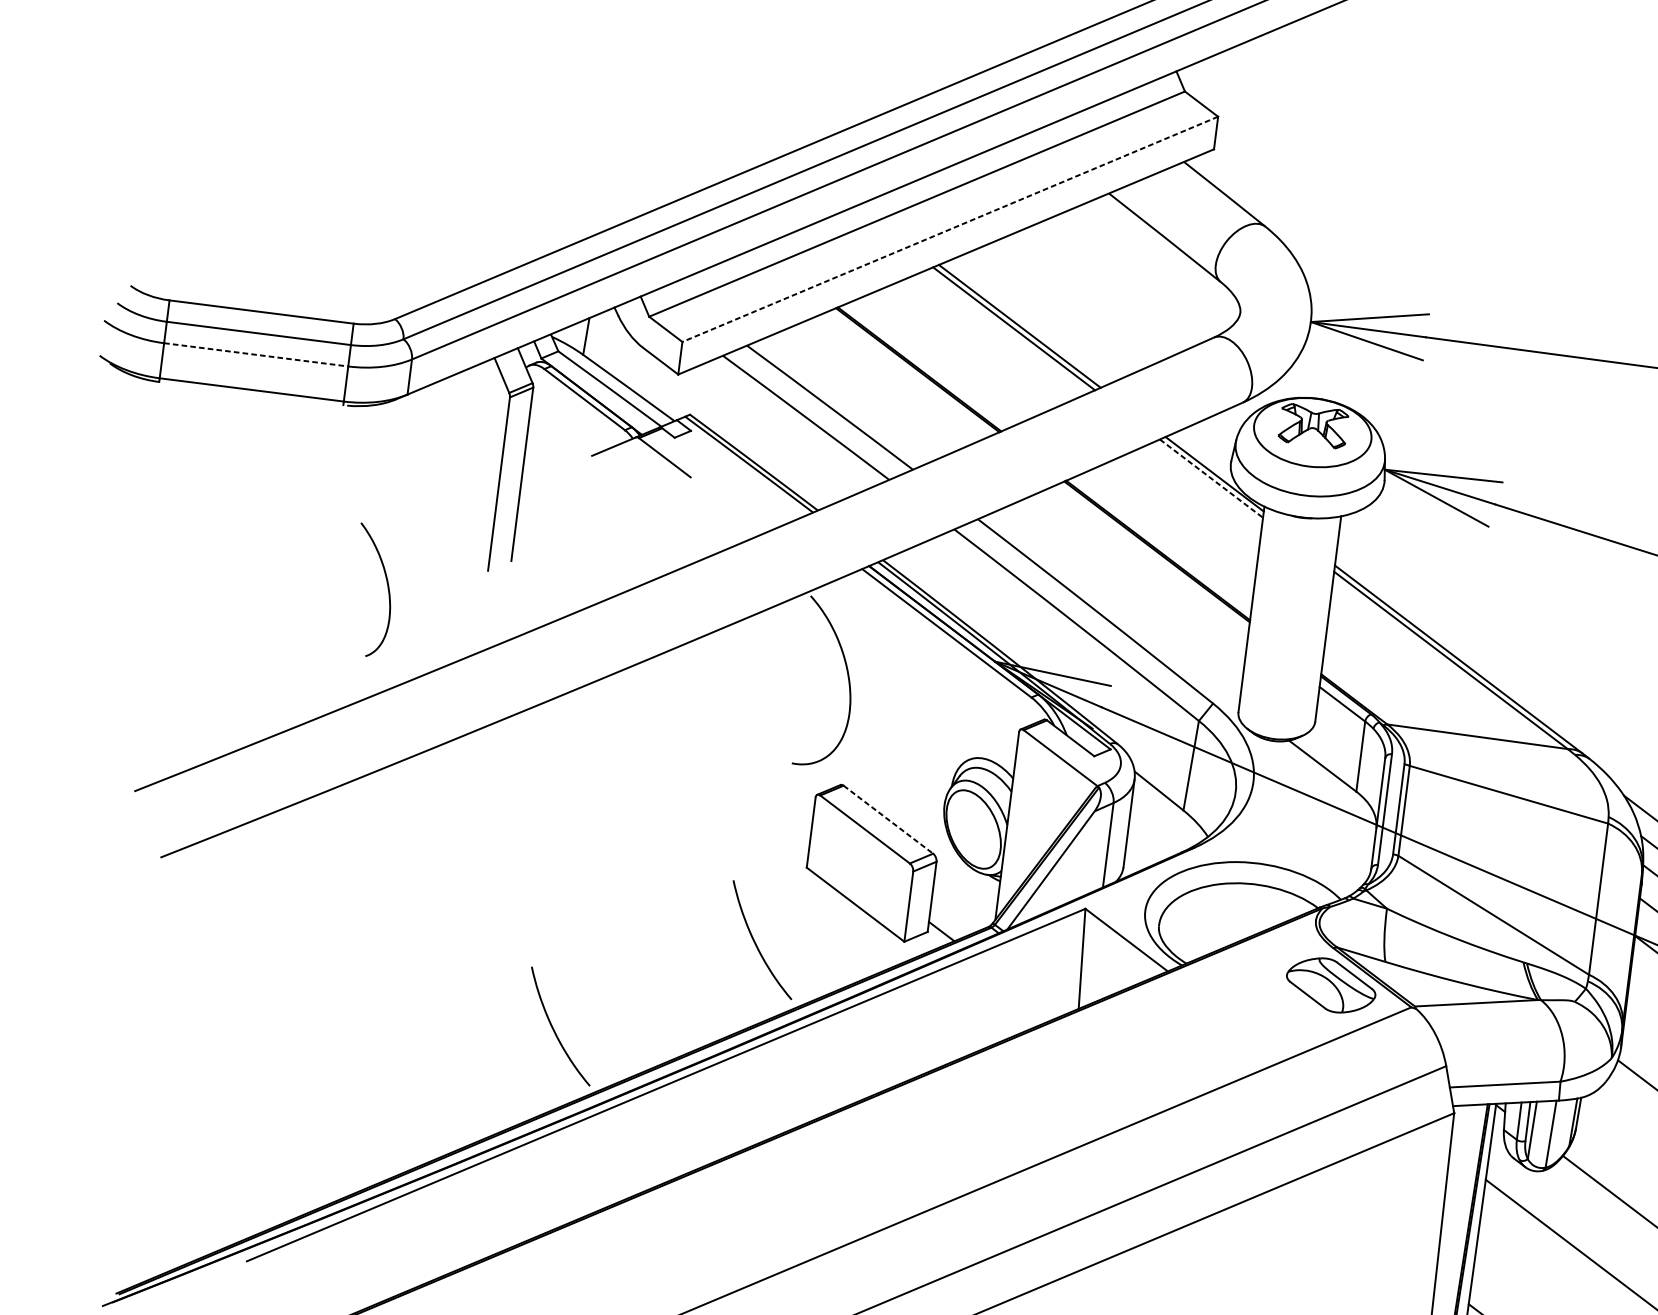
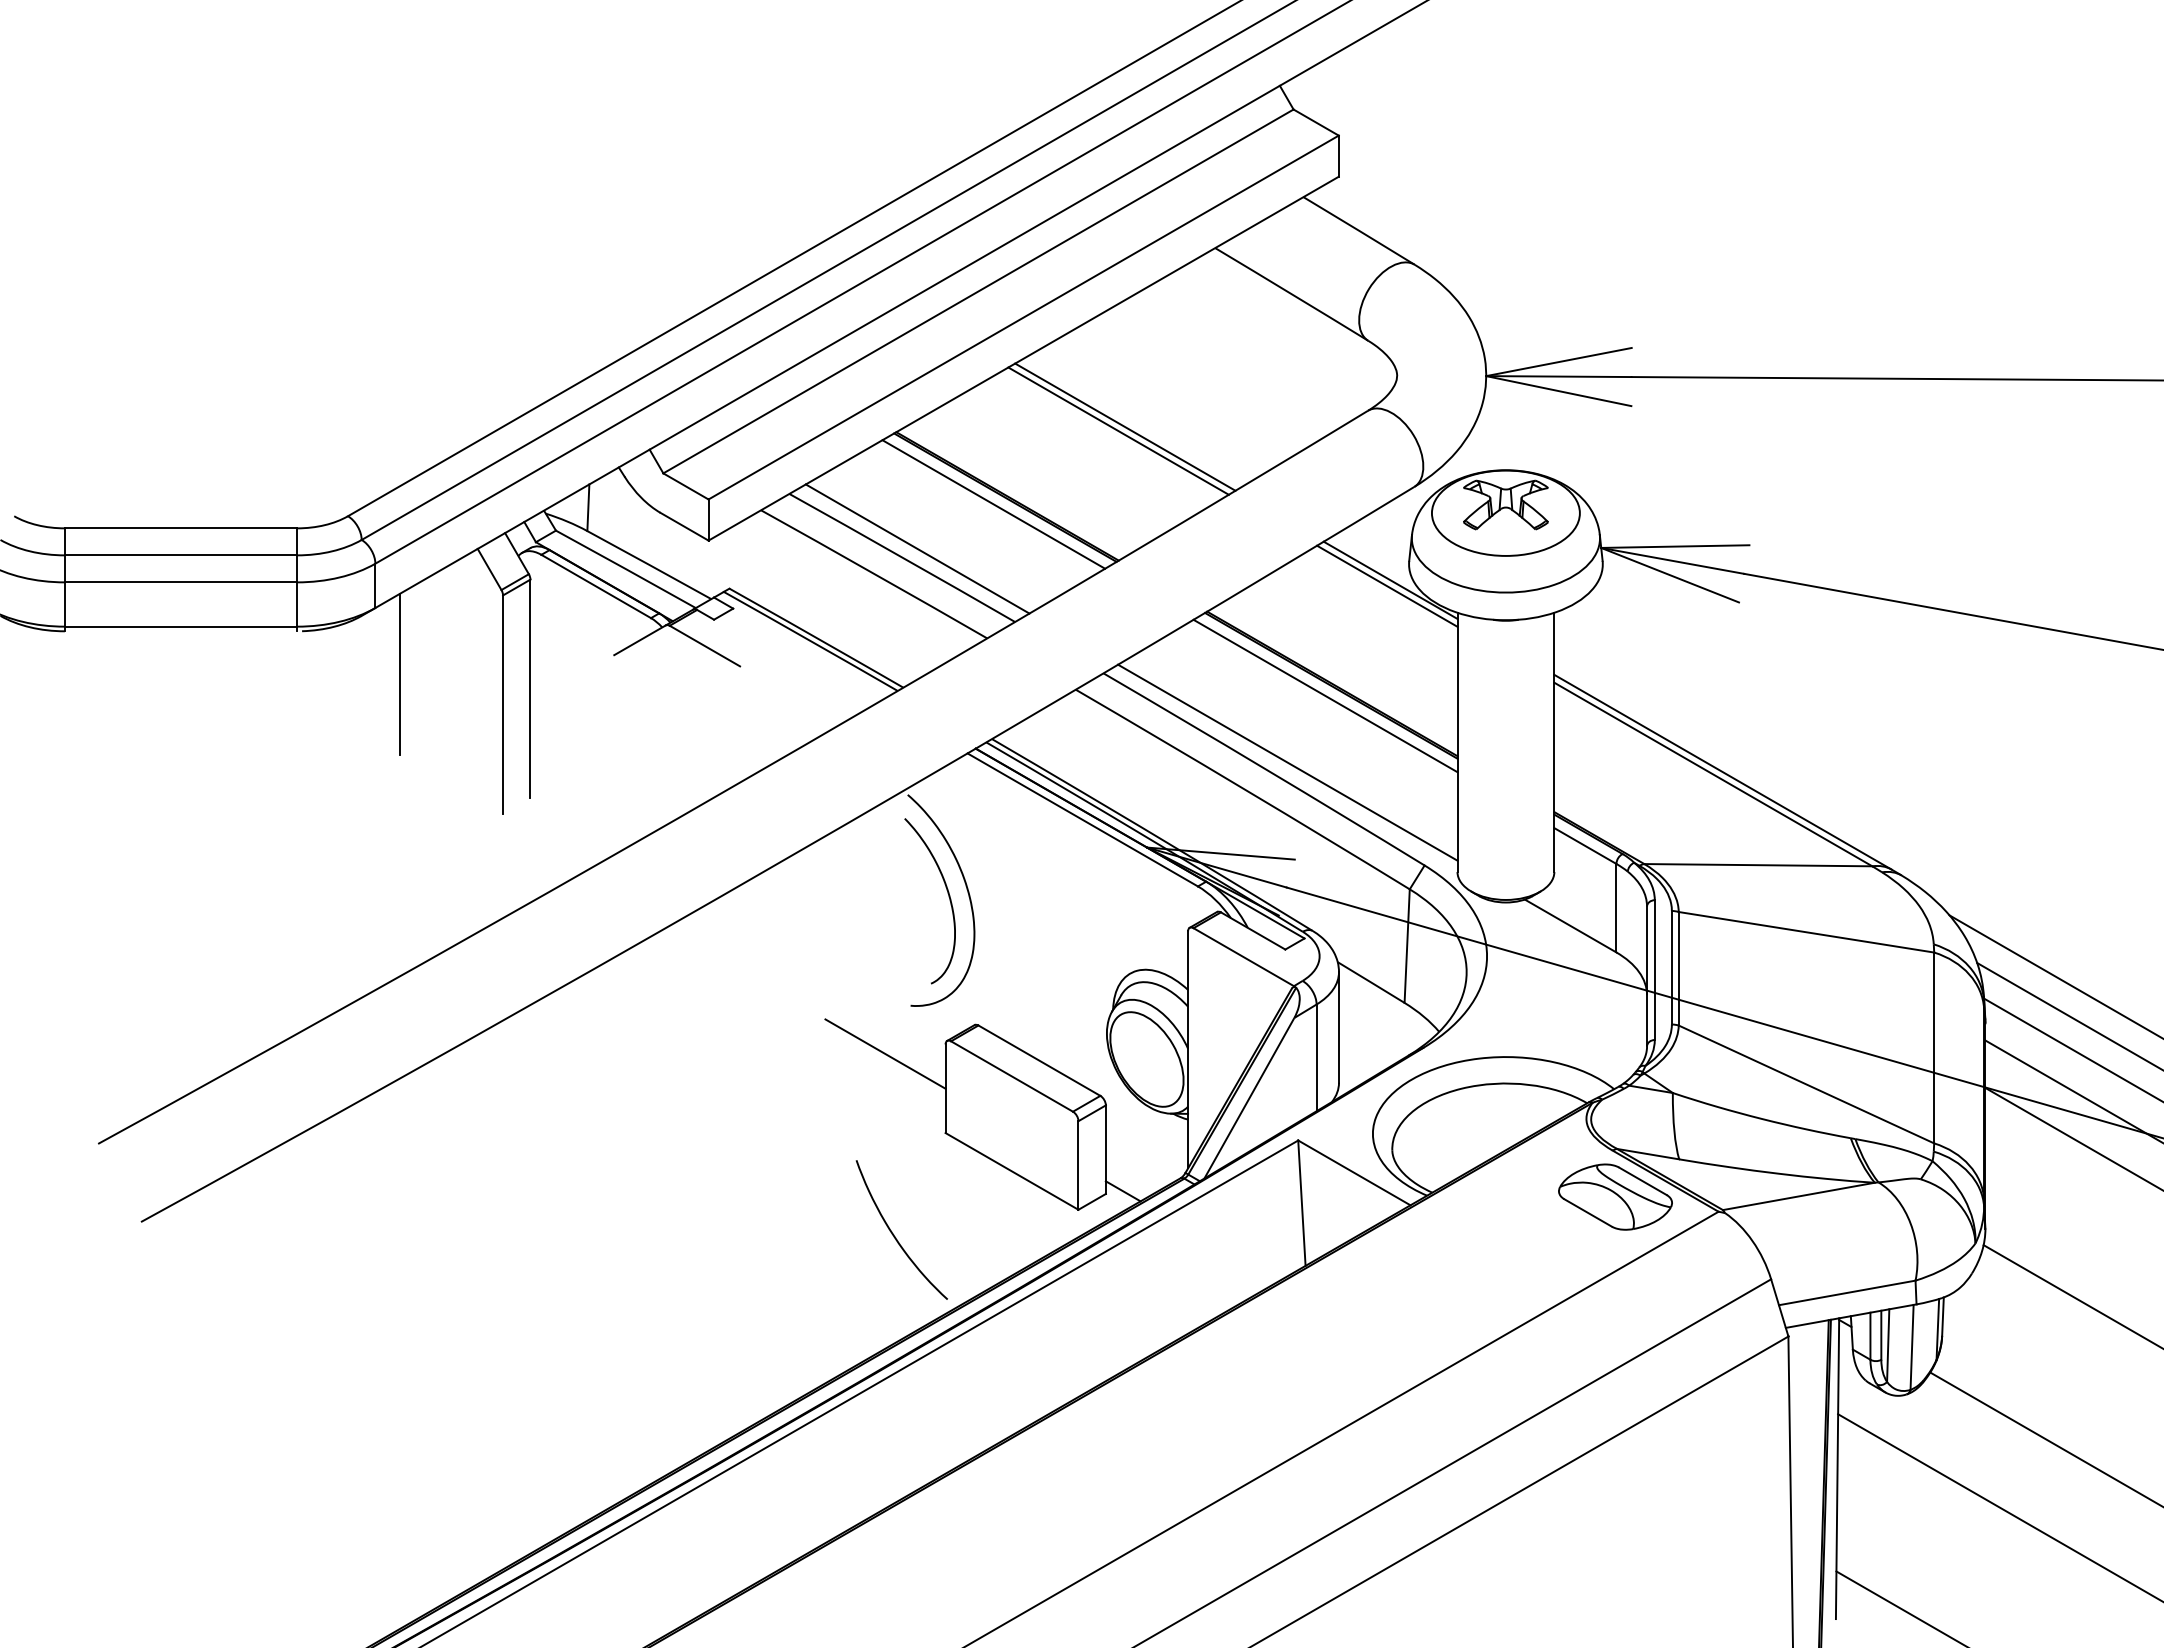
line: (950, 229) -> (1023, 317), dashed -> solid
line: (256, 354) -> (181, 582), dashed -> solid
line: (907, 374) -> (993, 504), added
line: (843, 401) -> (917, 548), added
line: (420, 448) -> (400, 673), added
line: (1211, 478) -> (1387, 586), dashed -> solid
line: (1151, 559) -> (1325, 695), added
curve: (387, 589) -> (948, 897), moved
line: (1114, 608) -> (1287, 762), added
line: (767, 798) -> (885, 1053), added
line: (888, 819) -> (1039, 1060), dashed -> solid
curve: (554, 1029) -> (657, 1373), removed

